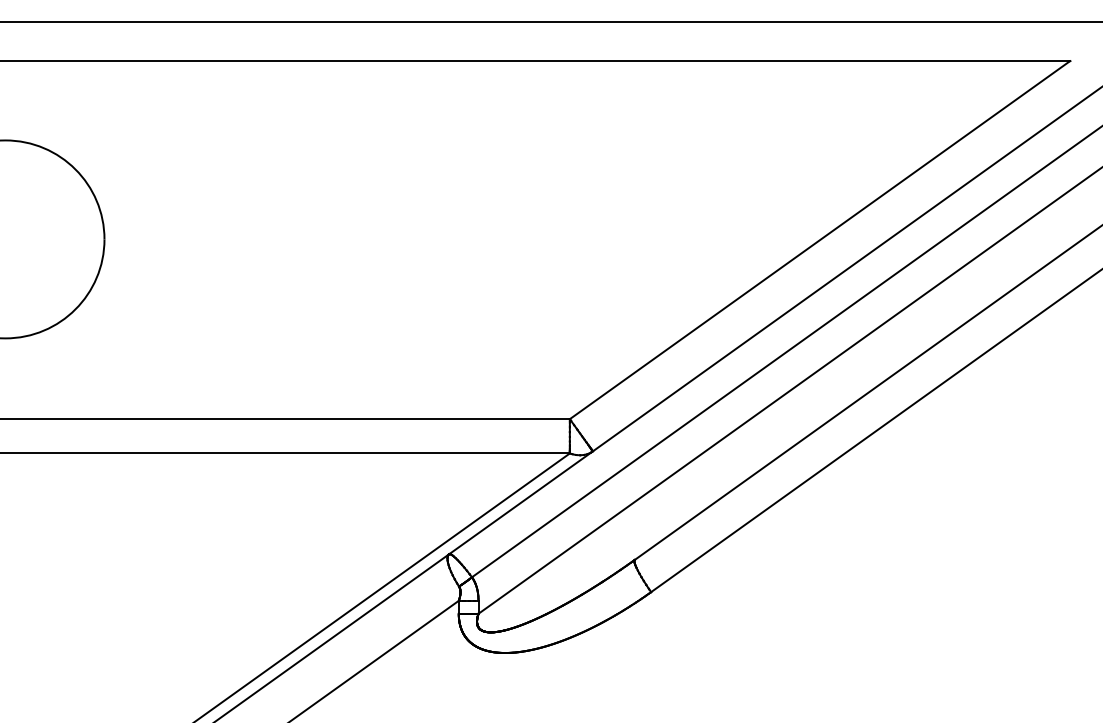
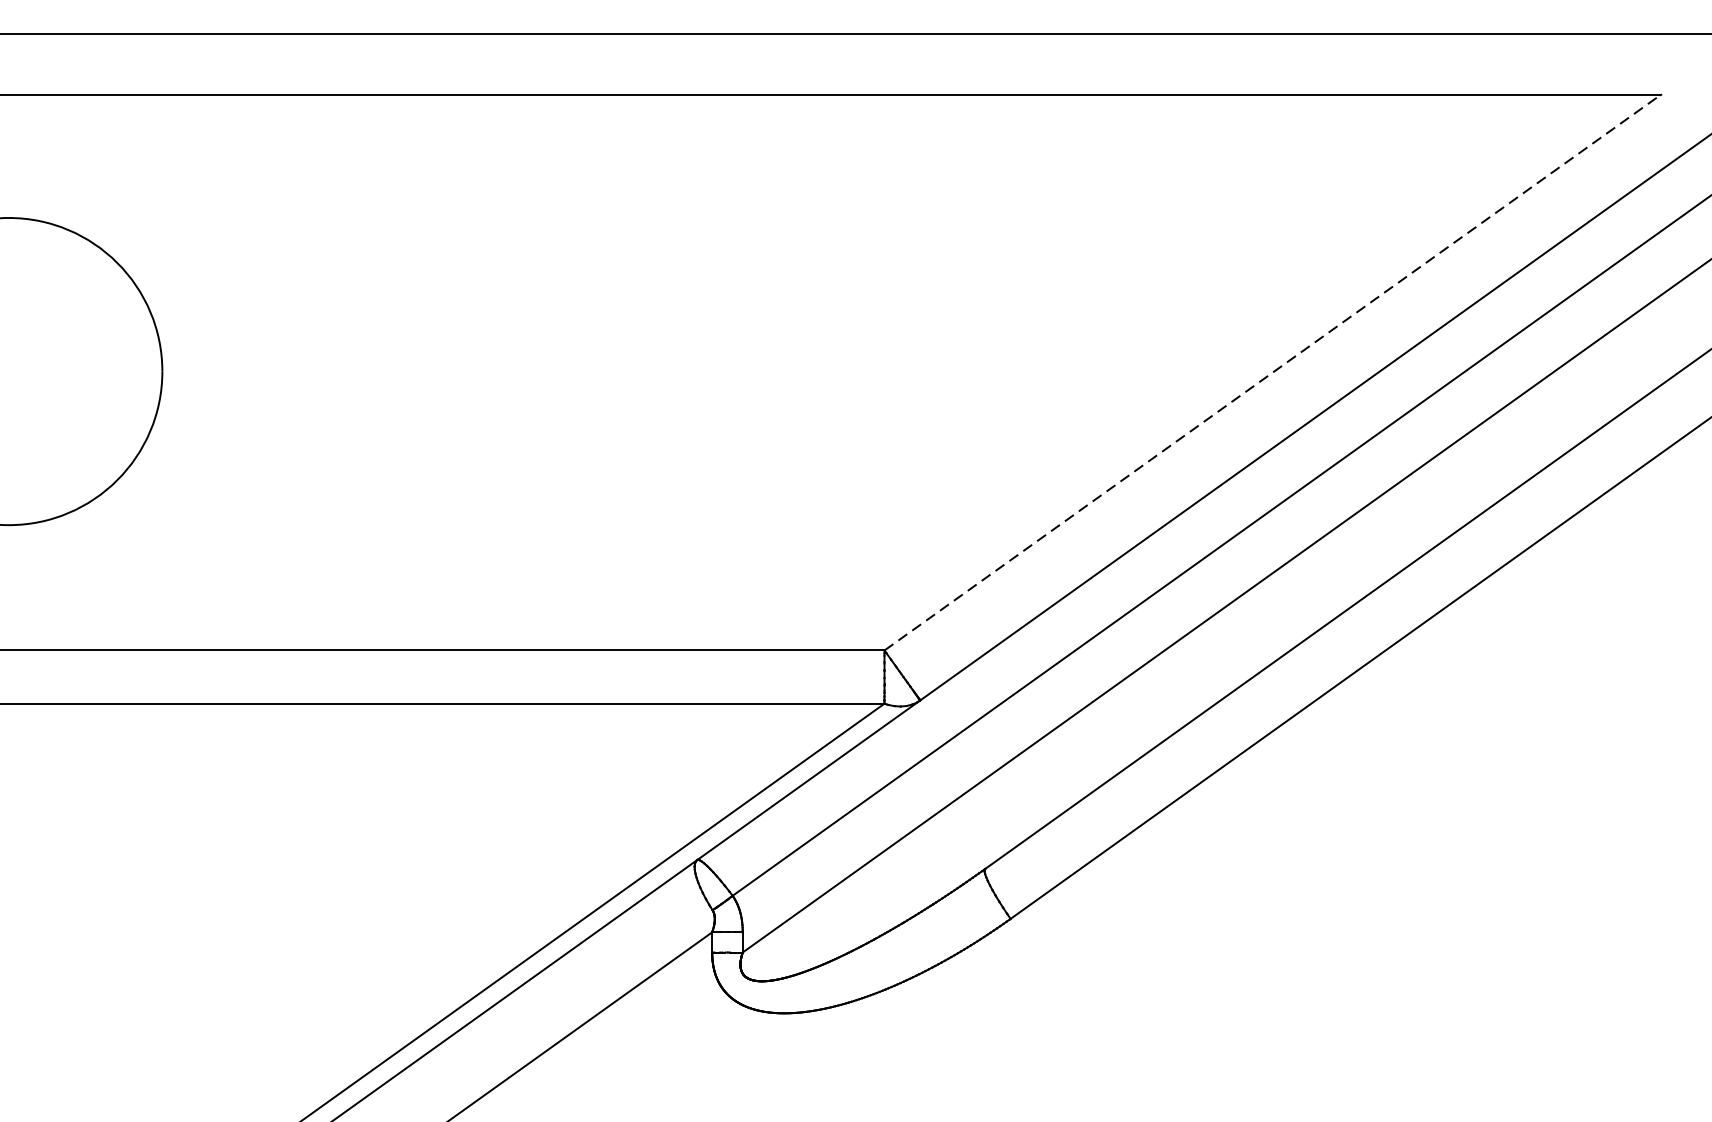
line: (820, 239) -> (1273, 371), solid -> dashed

